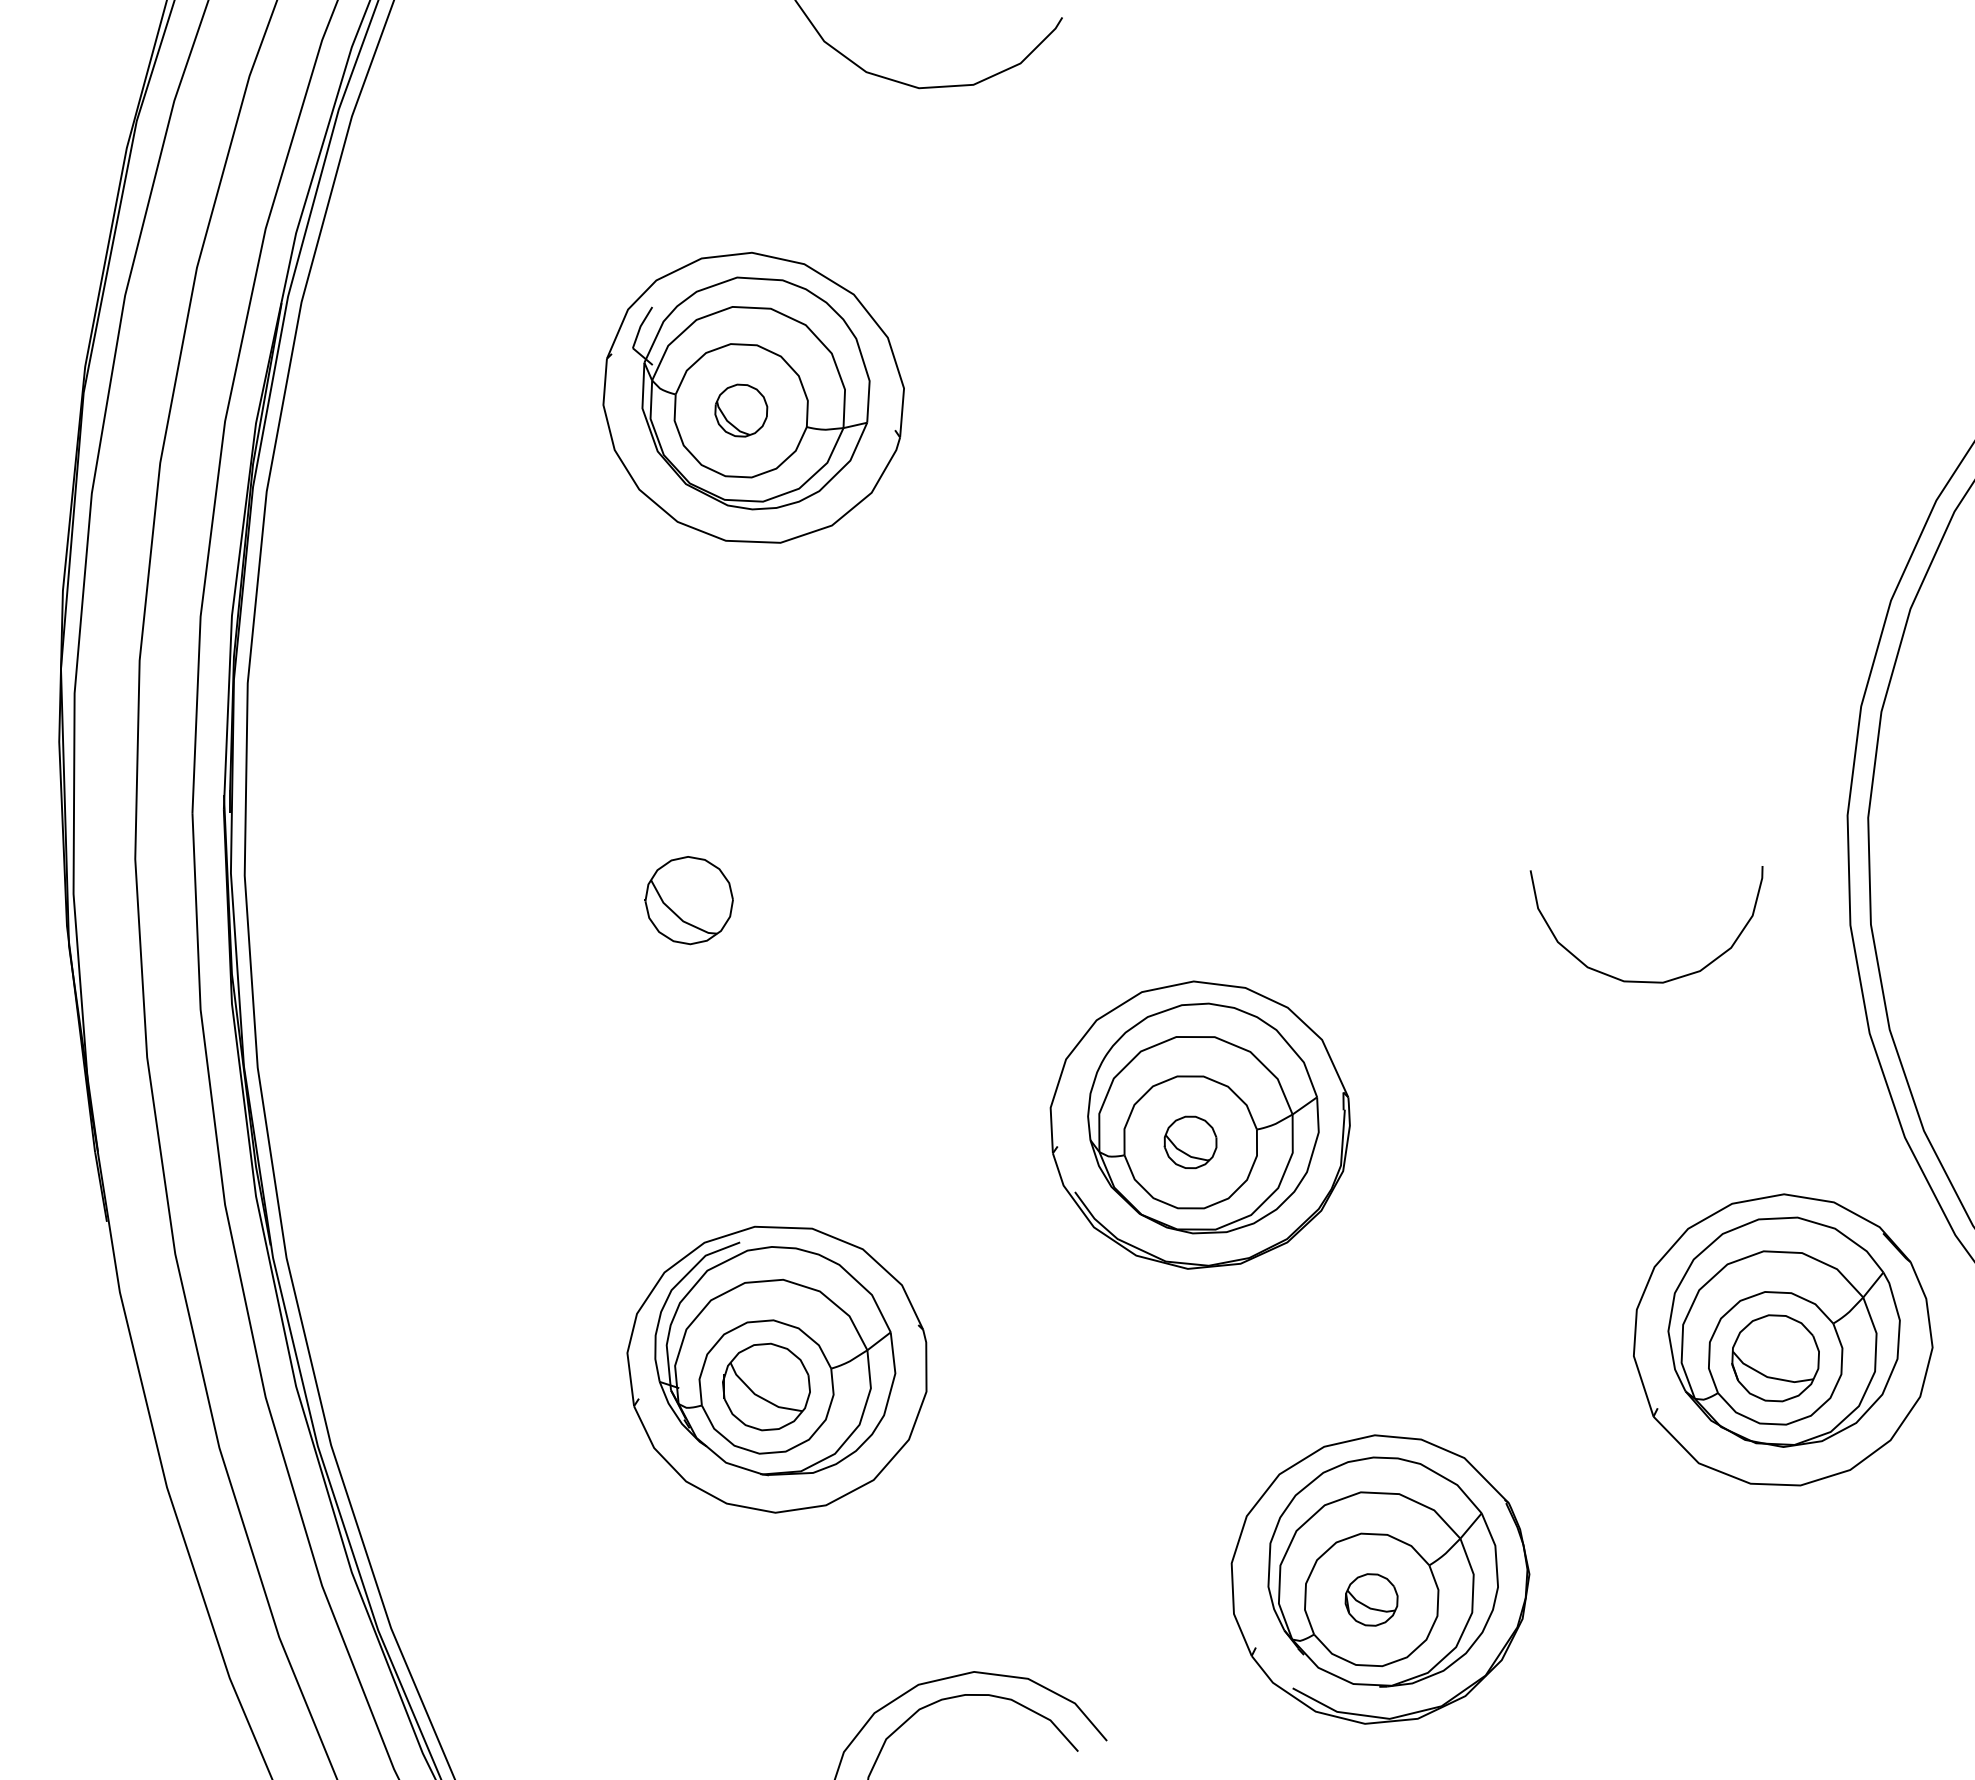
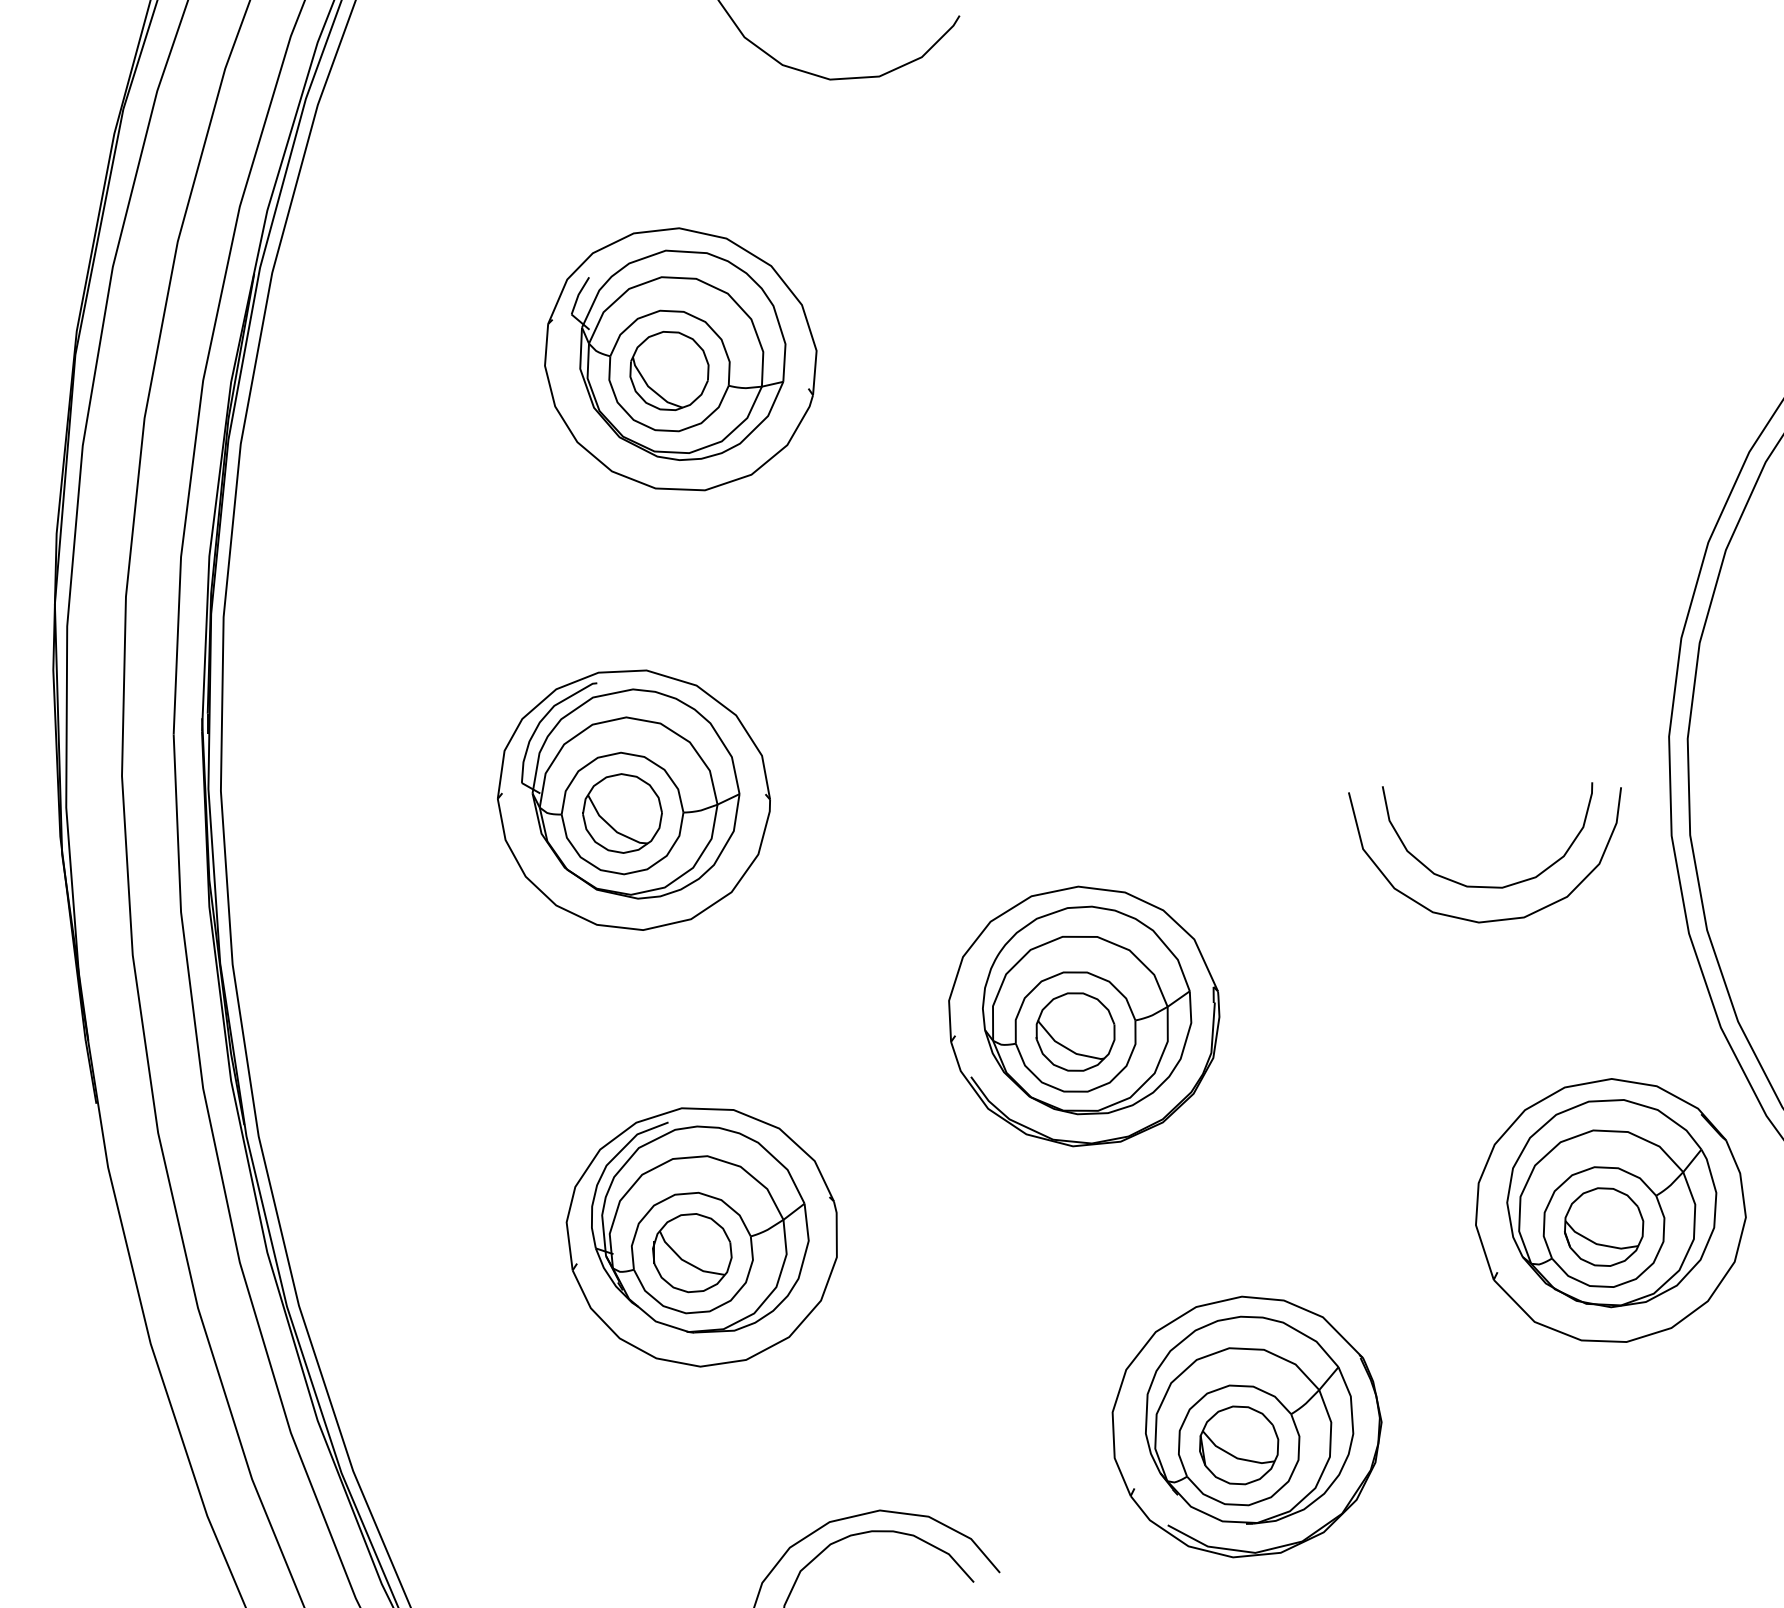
part: (741, 410) -> (669, 370), size x1.67
part: (701, 885) -> (633, 799), added
part: (1649, 1018) -> (1490, 920), added
part: (1190, 1142) -> (1075, 1032), size x1.67
part: (1371, 1599) -> (1238, 1445), size x1.67

